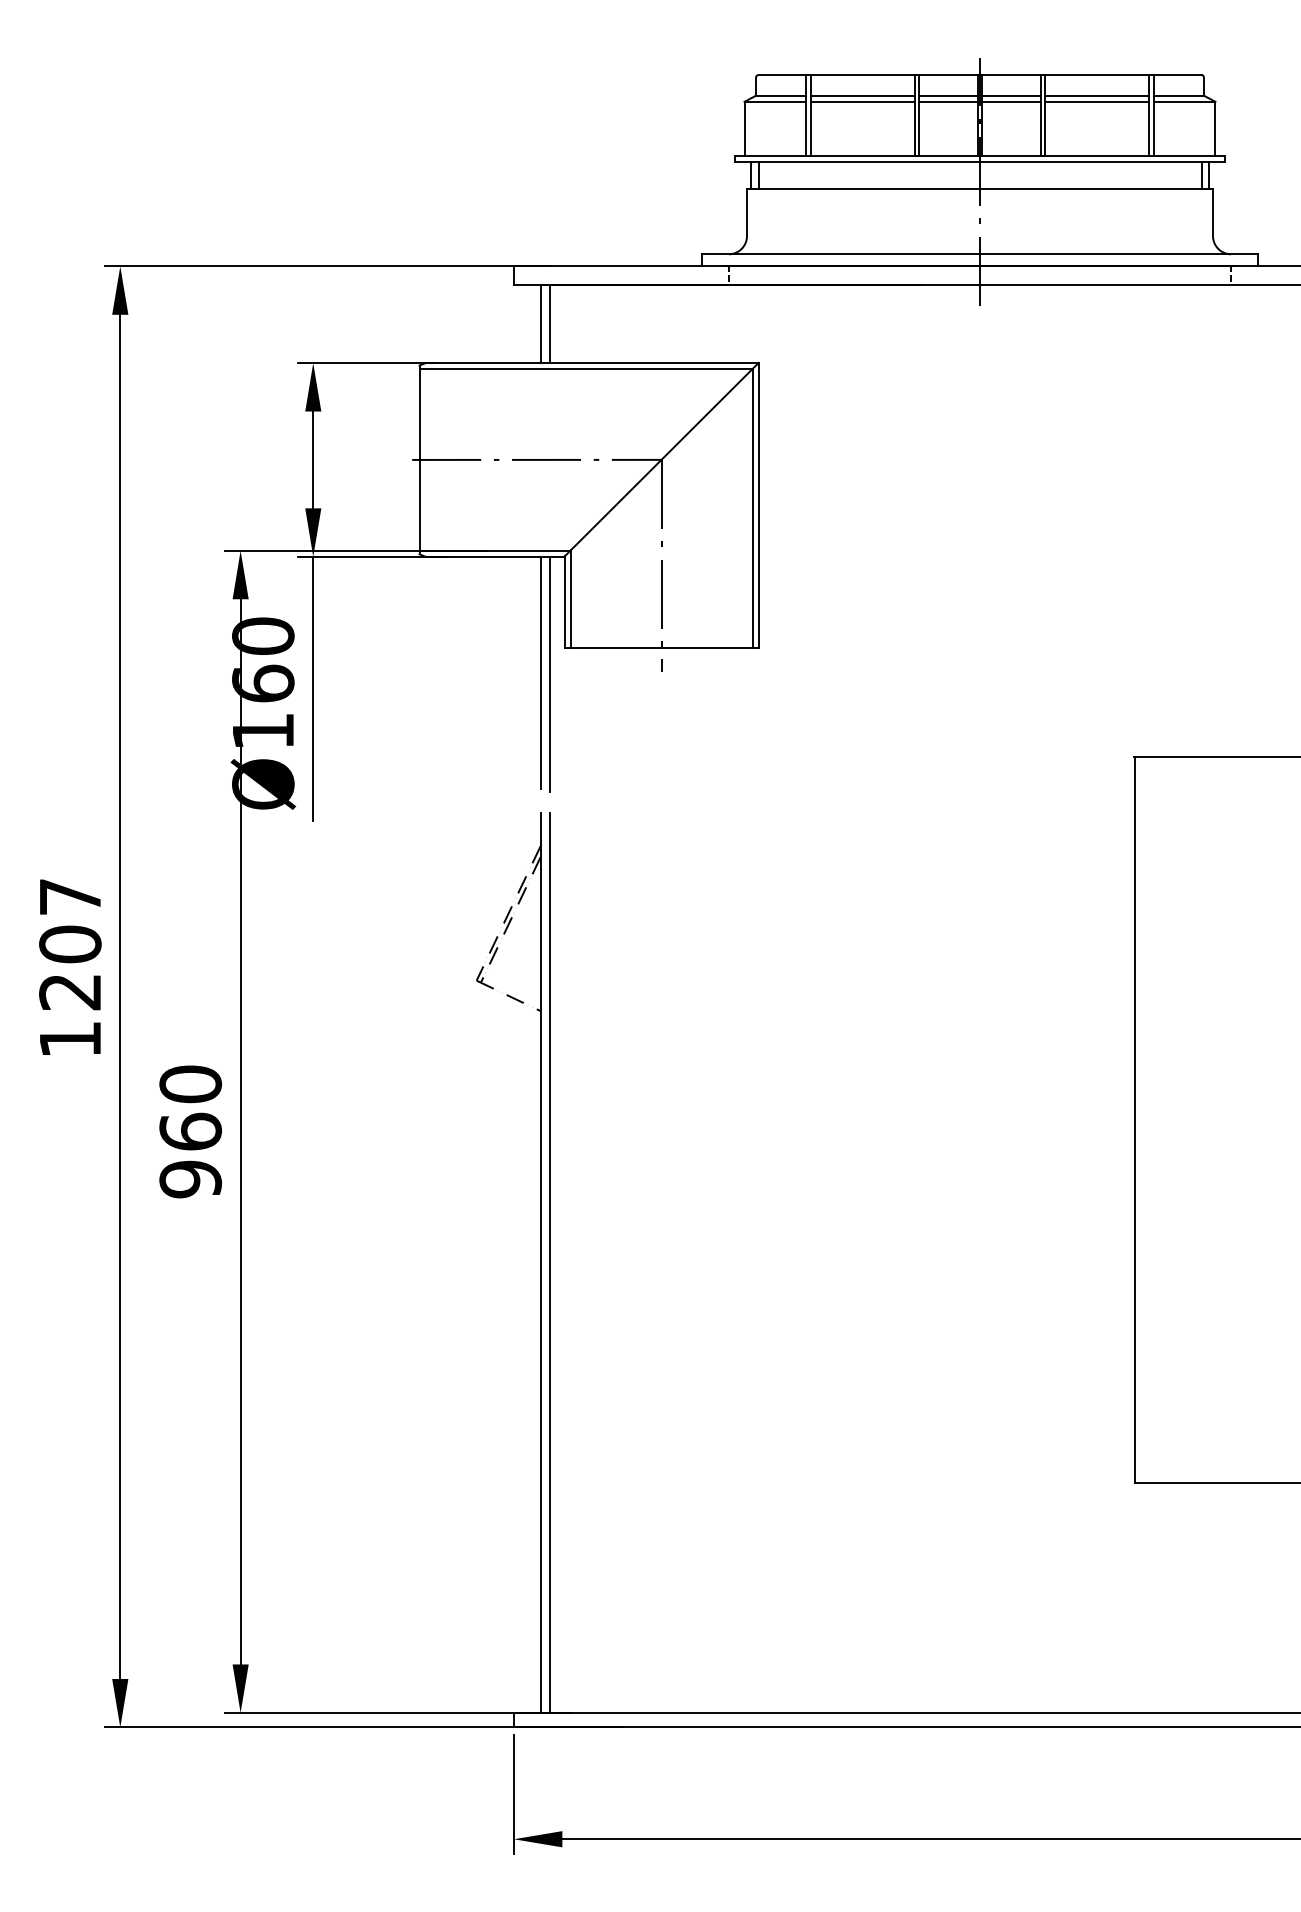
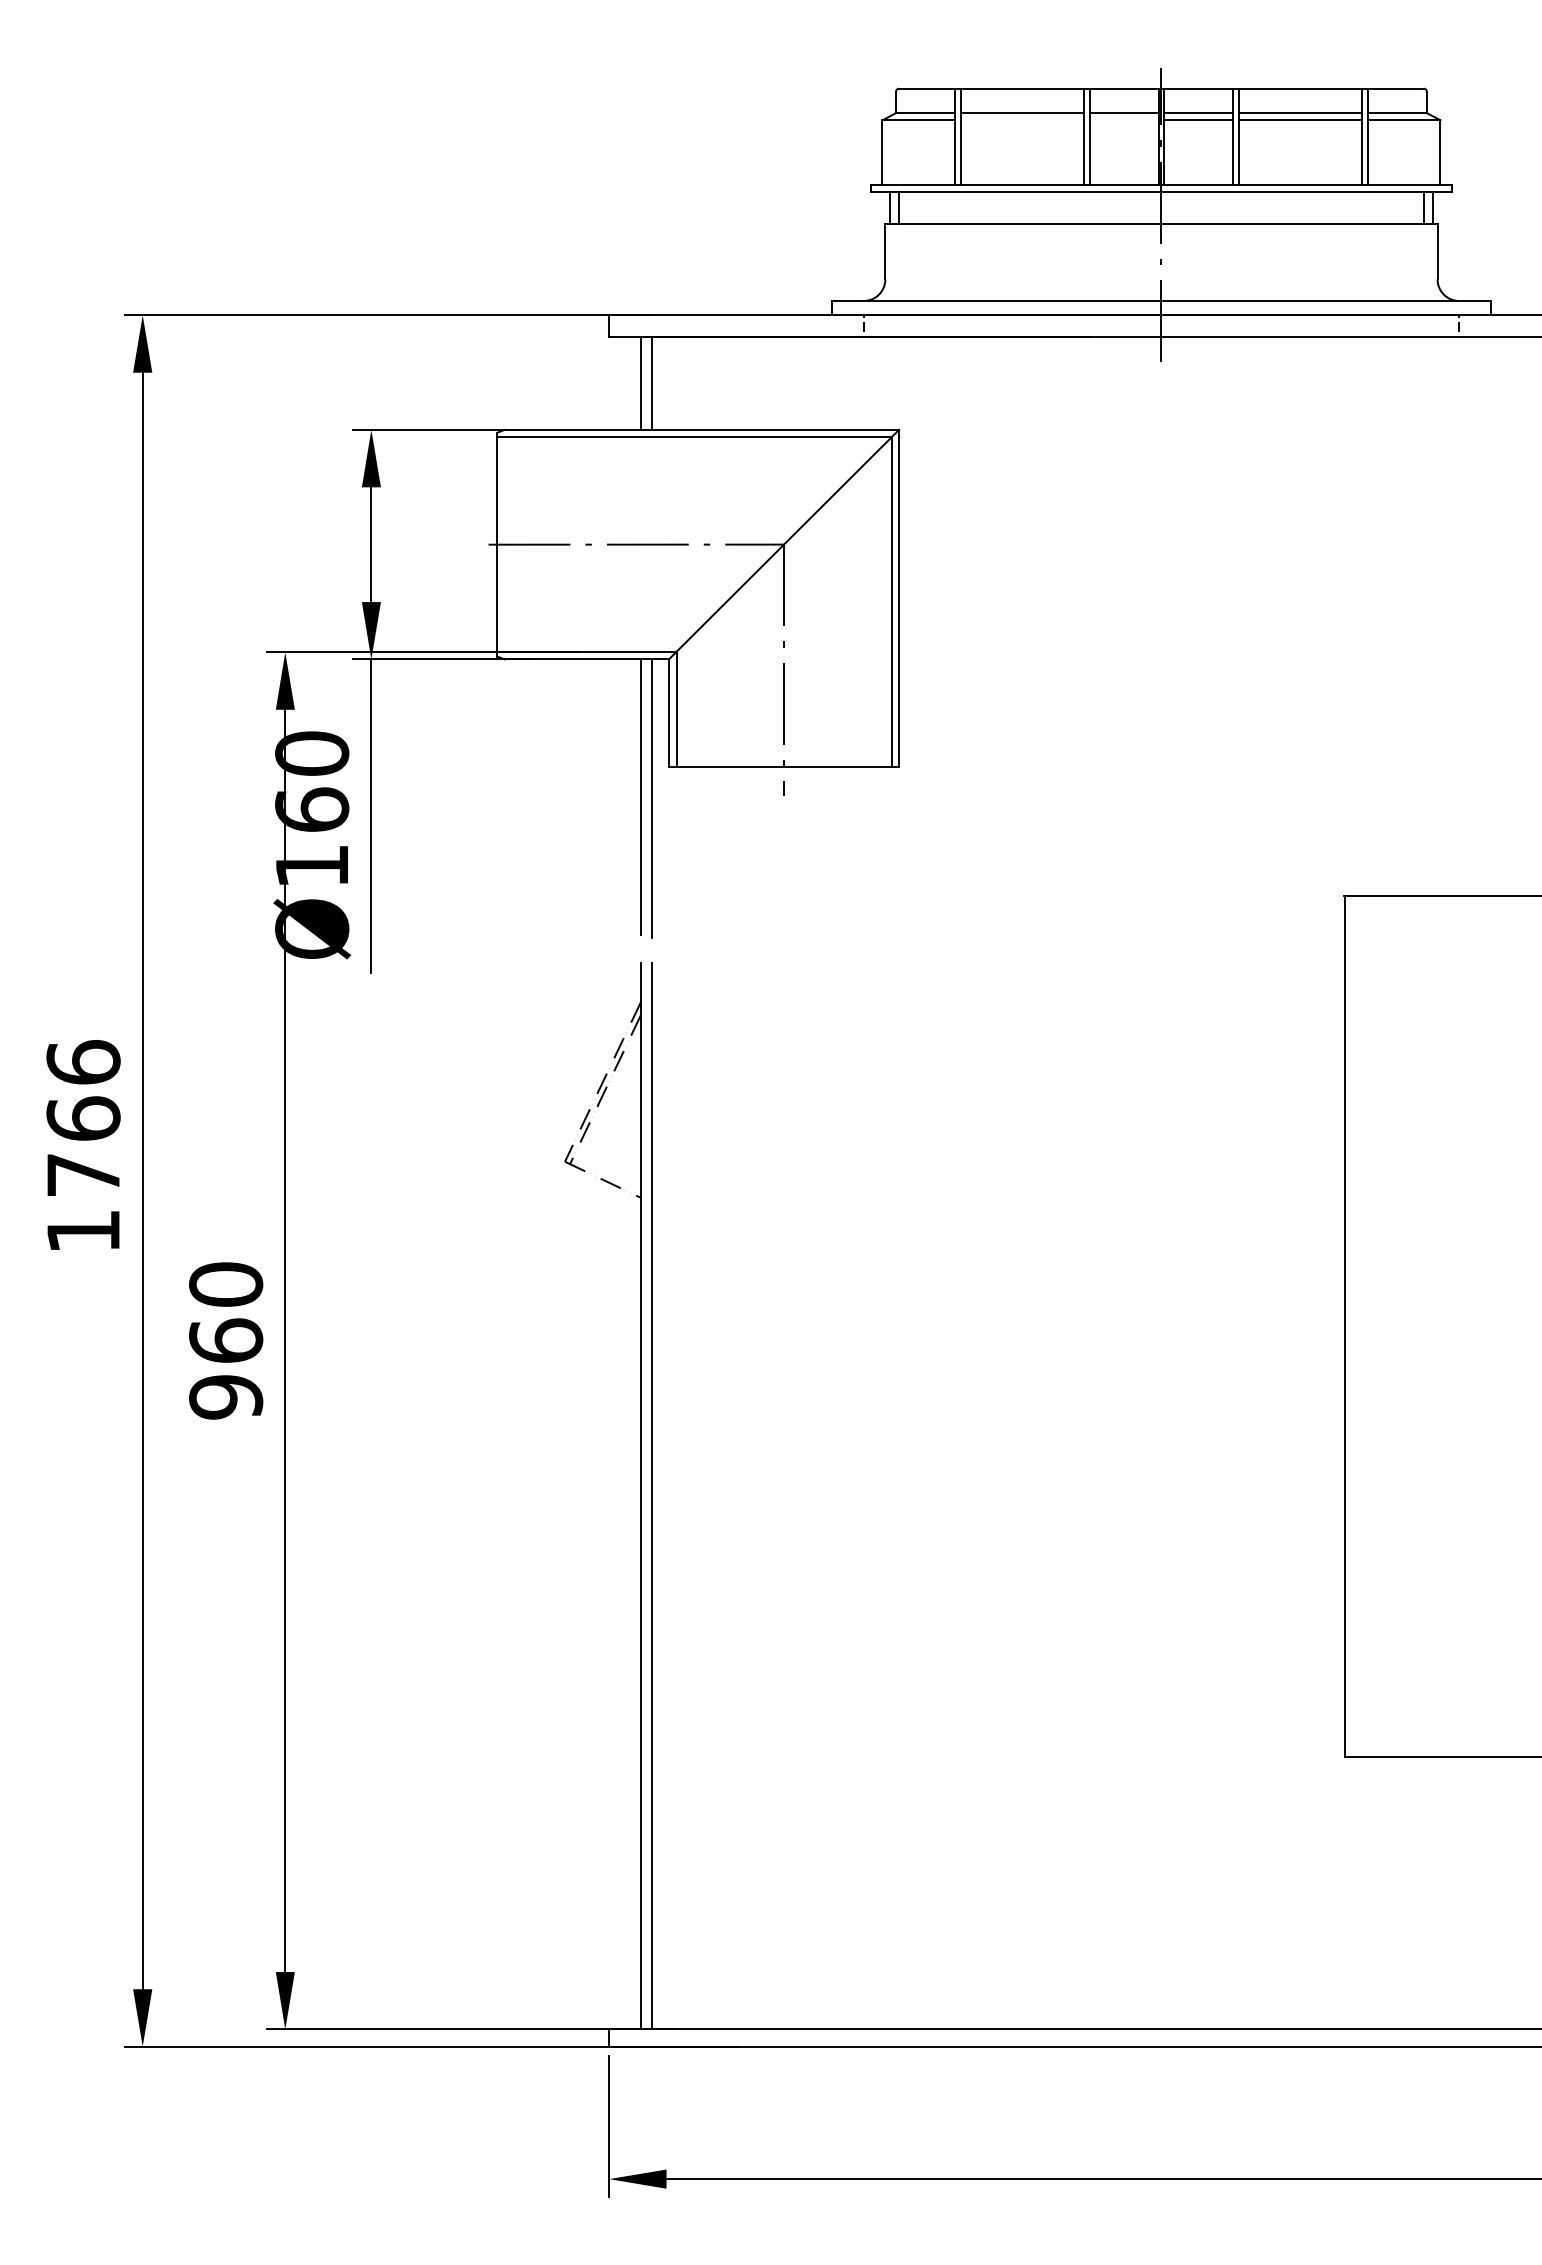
line: (862, 101) -> (1022, 120), removed
line: (947, 101) -> (1123, 120), removed
text: (70, 944) -> (83, 1118), 1207 -> 1766

